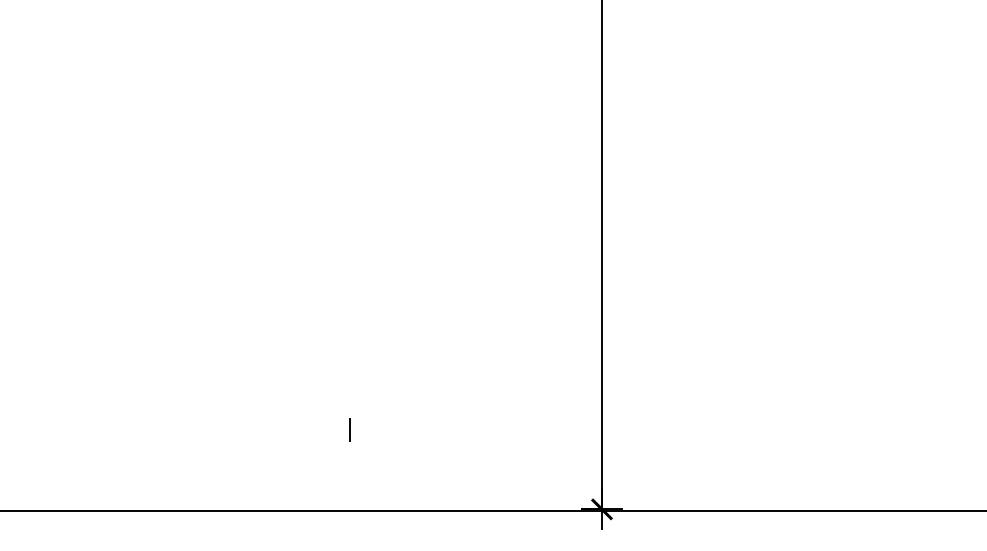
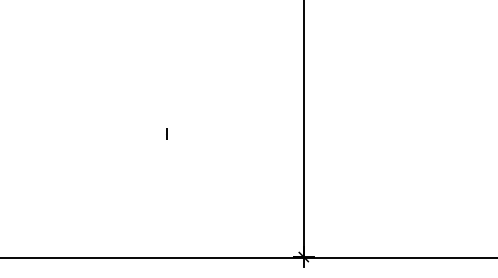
line: (349, 429) -> (166, 133), moved

